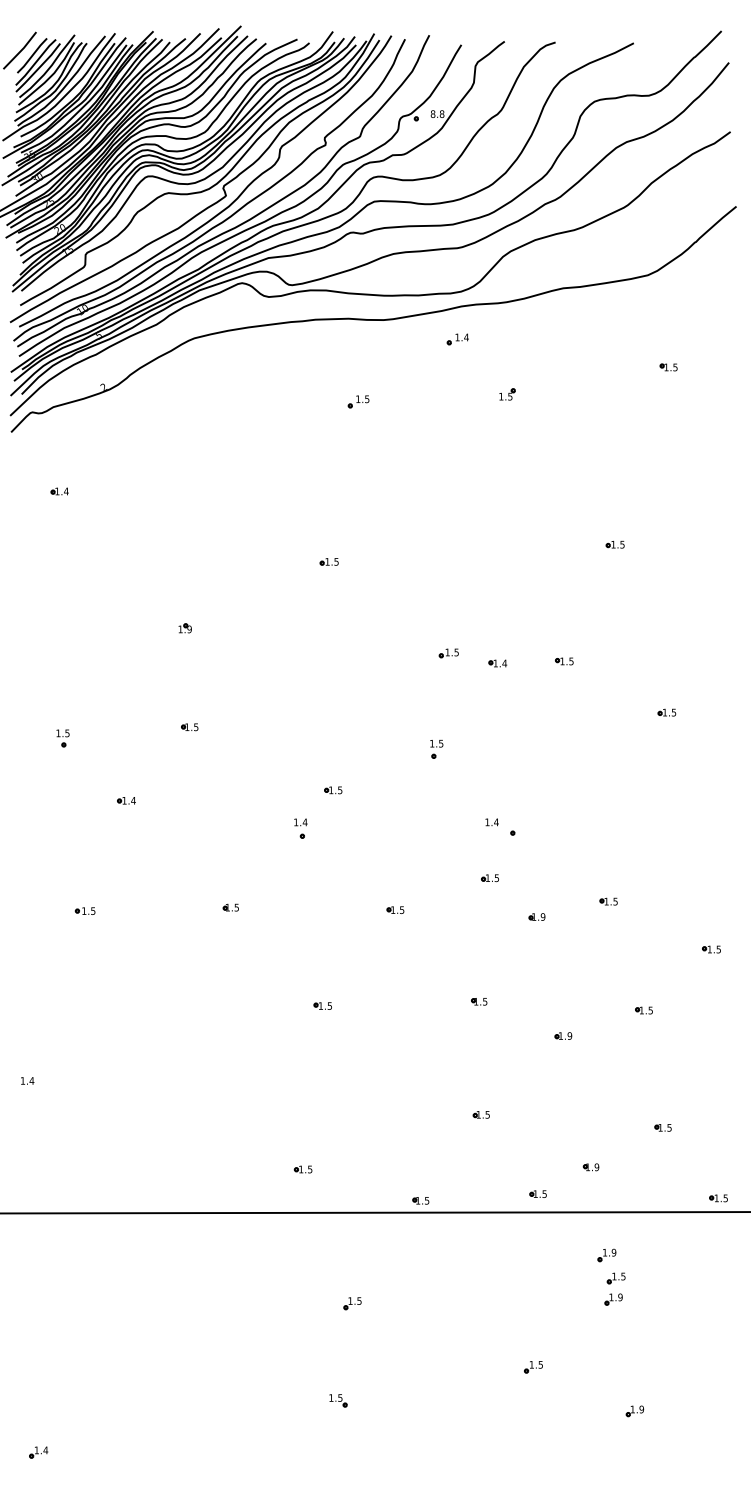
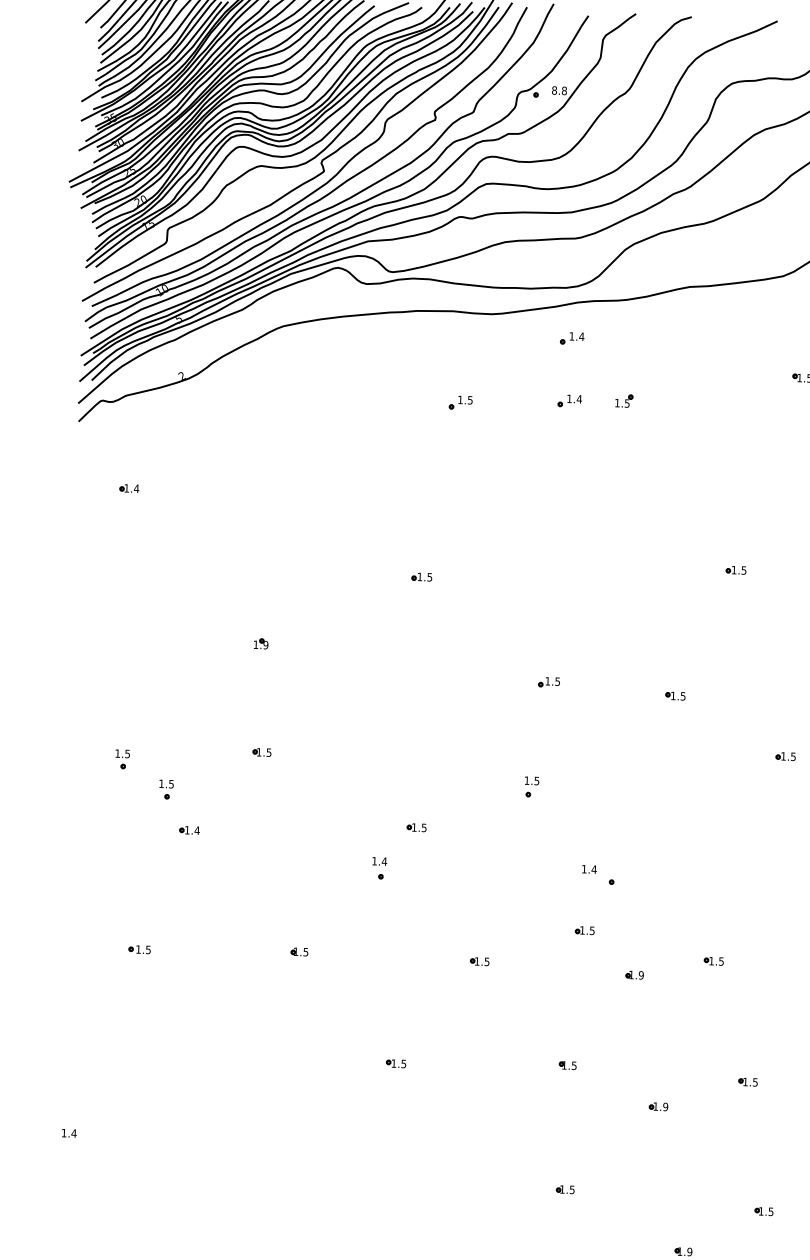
part: (457, 396) -> (569, 401), added
part: (497, 663) -> (602, 695), removed
part: (103, 764) -> (165, 789), added
part: (302, 1169) -> (366, 1242), removed

